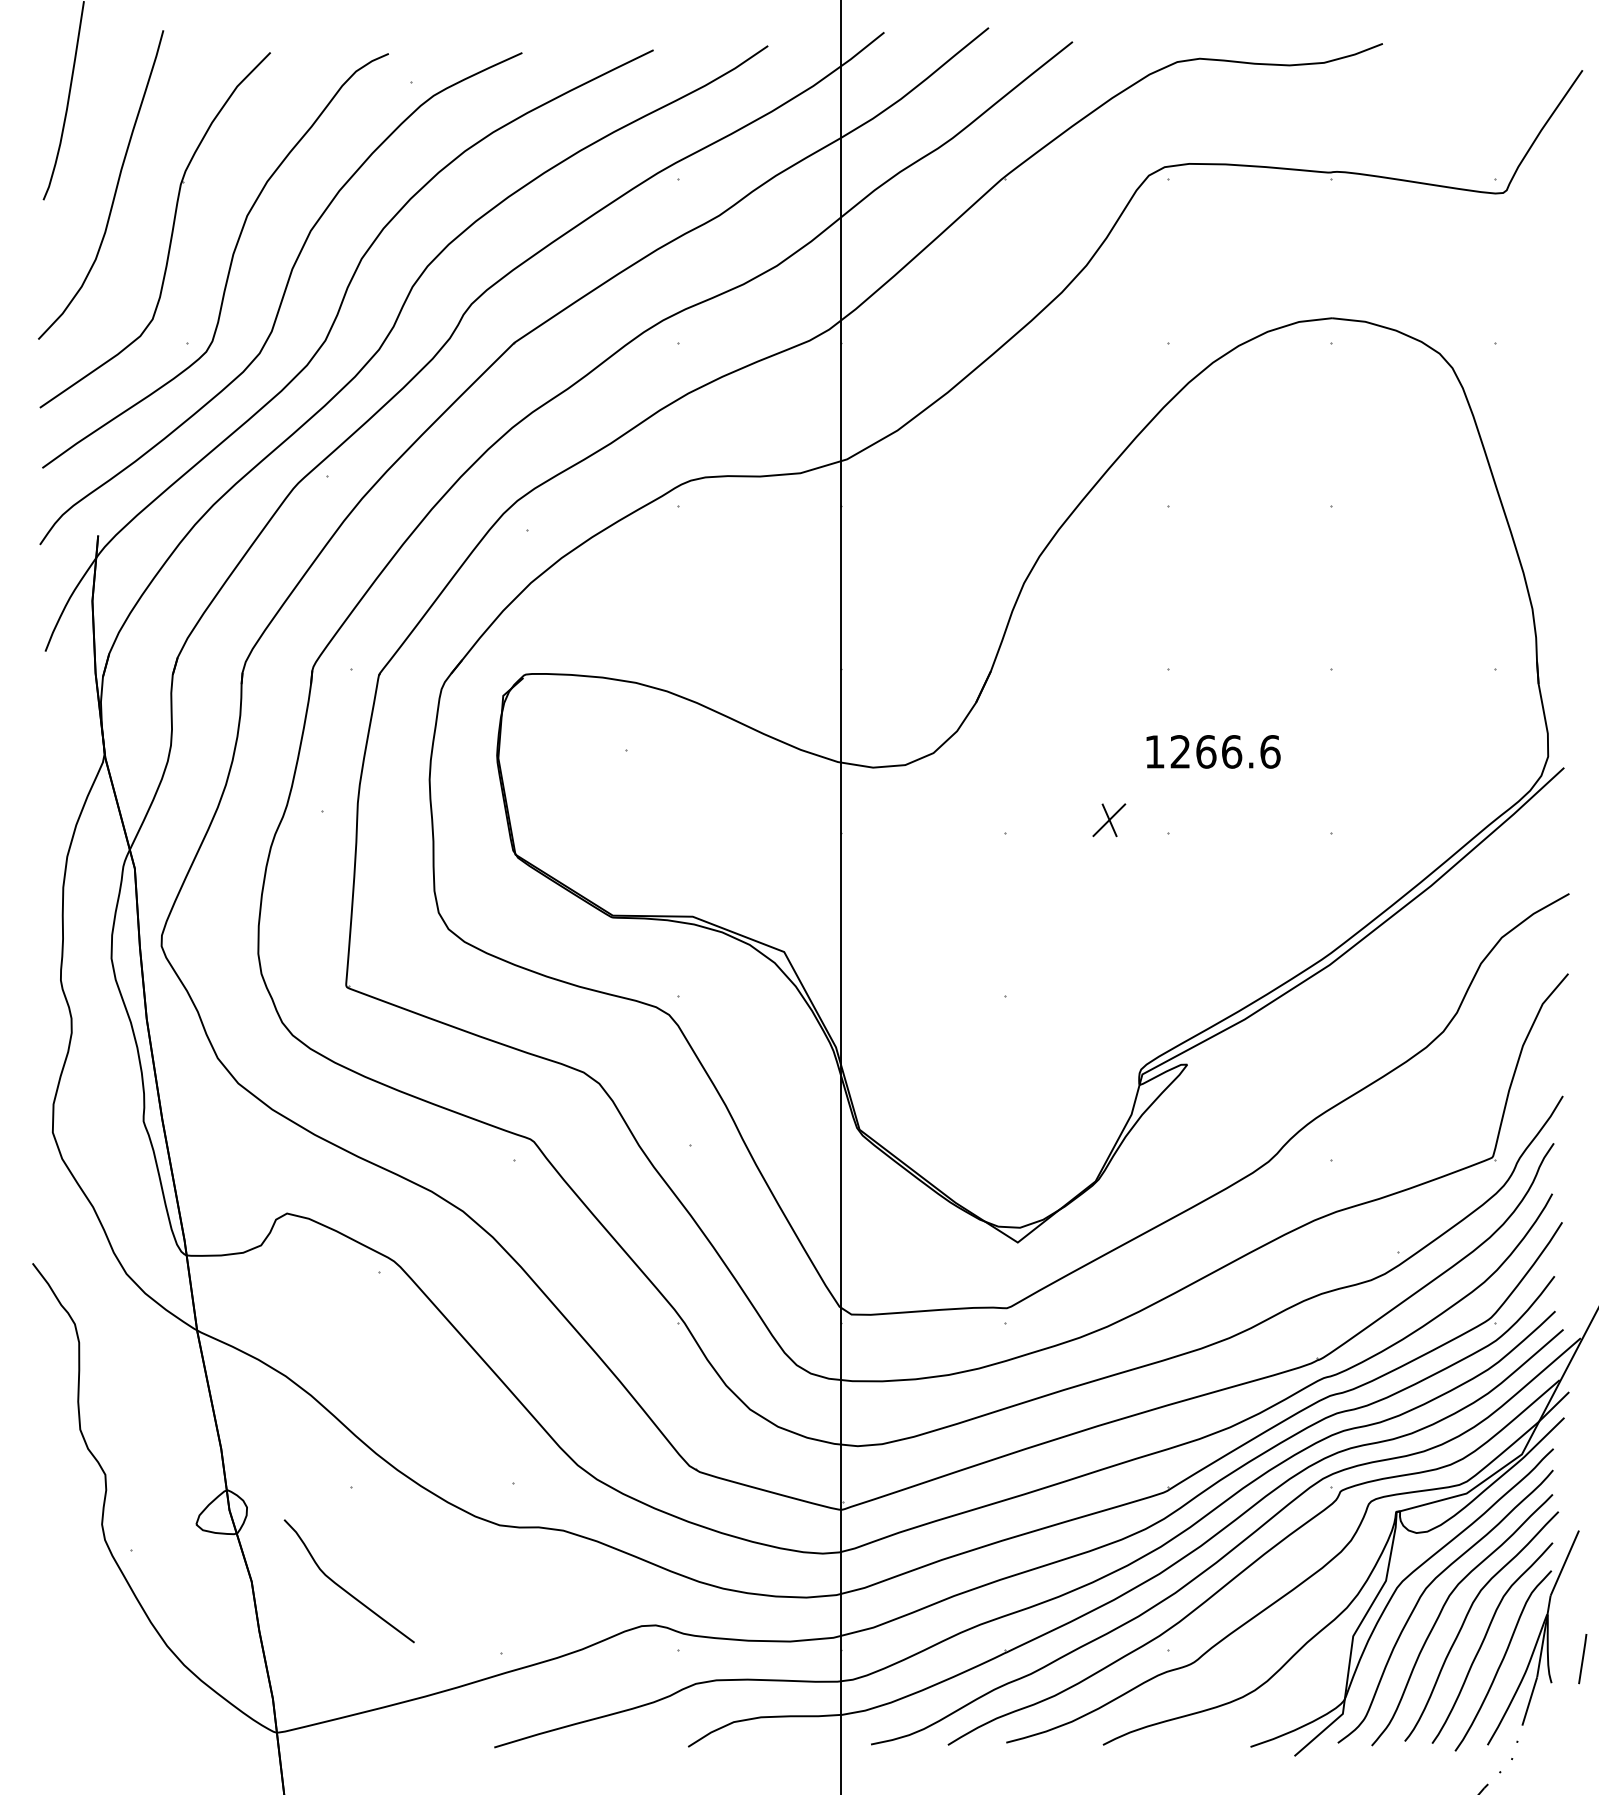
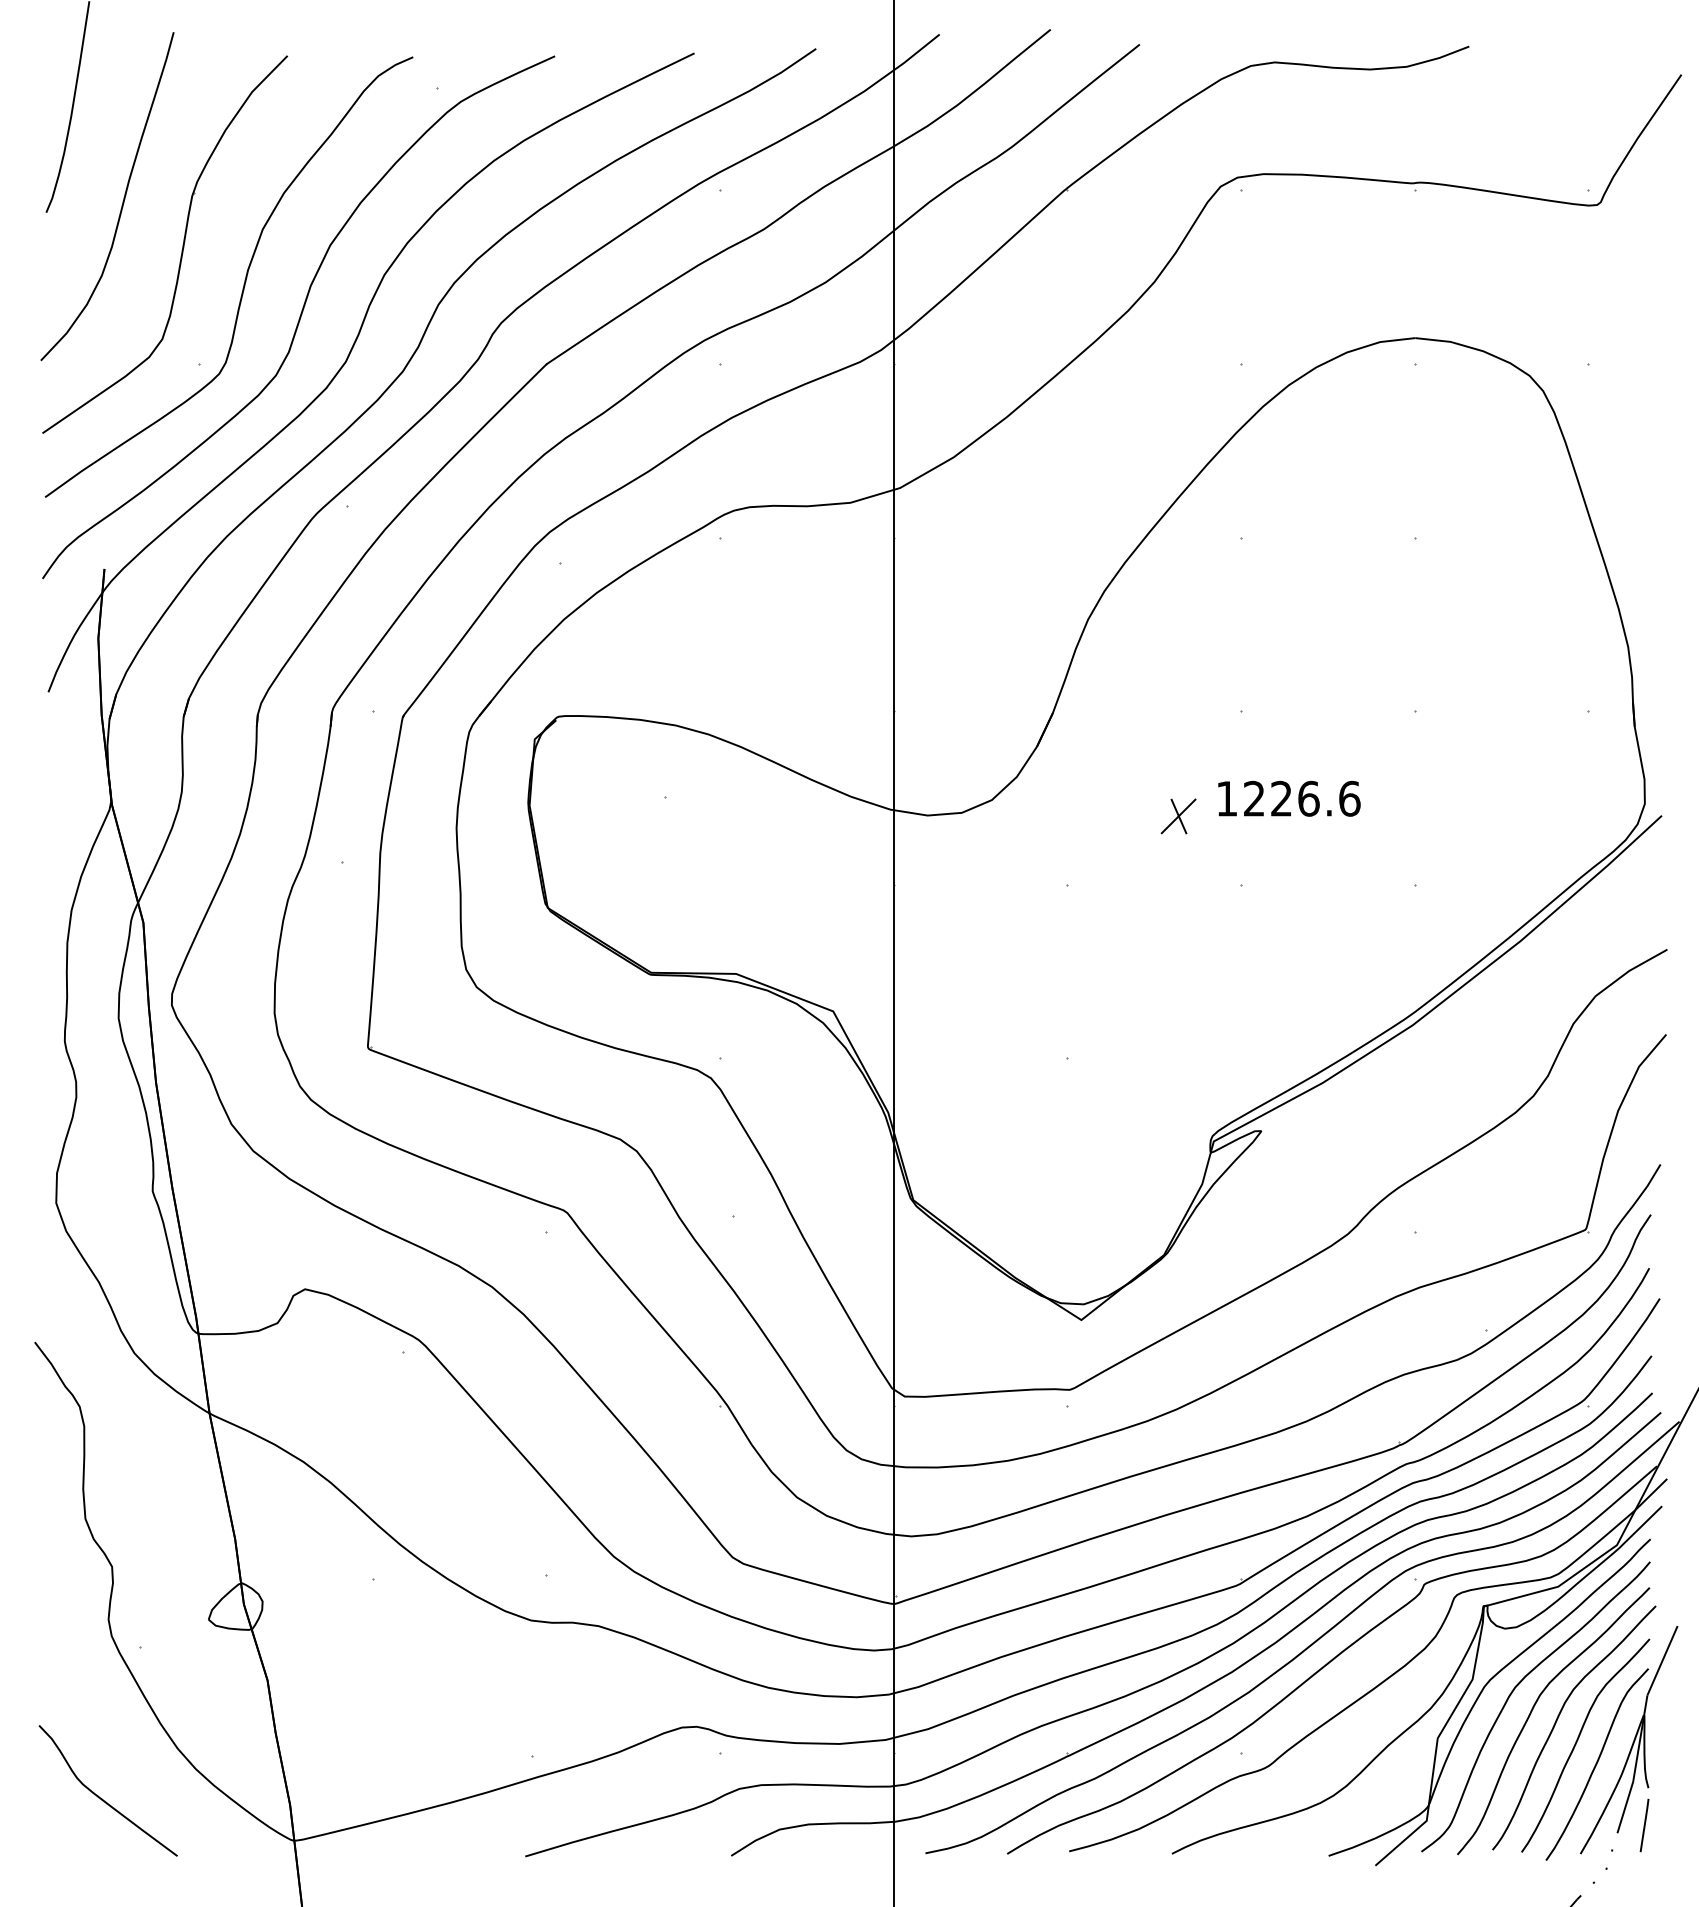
text: (1206, 751) -> (1281, 798), 1266.6 -> 1226.6
part: (1109, 820) -> (1178, 816), moved
curve: (343, 1588) -> (102, 1798), moved
line: (1582, 1659) -> (1644, 1825), moved

